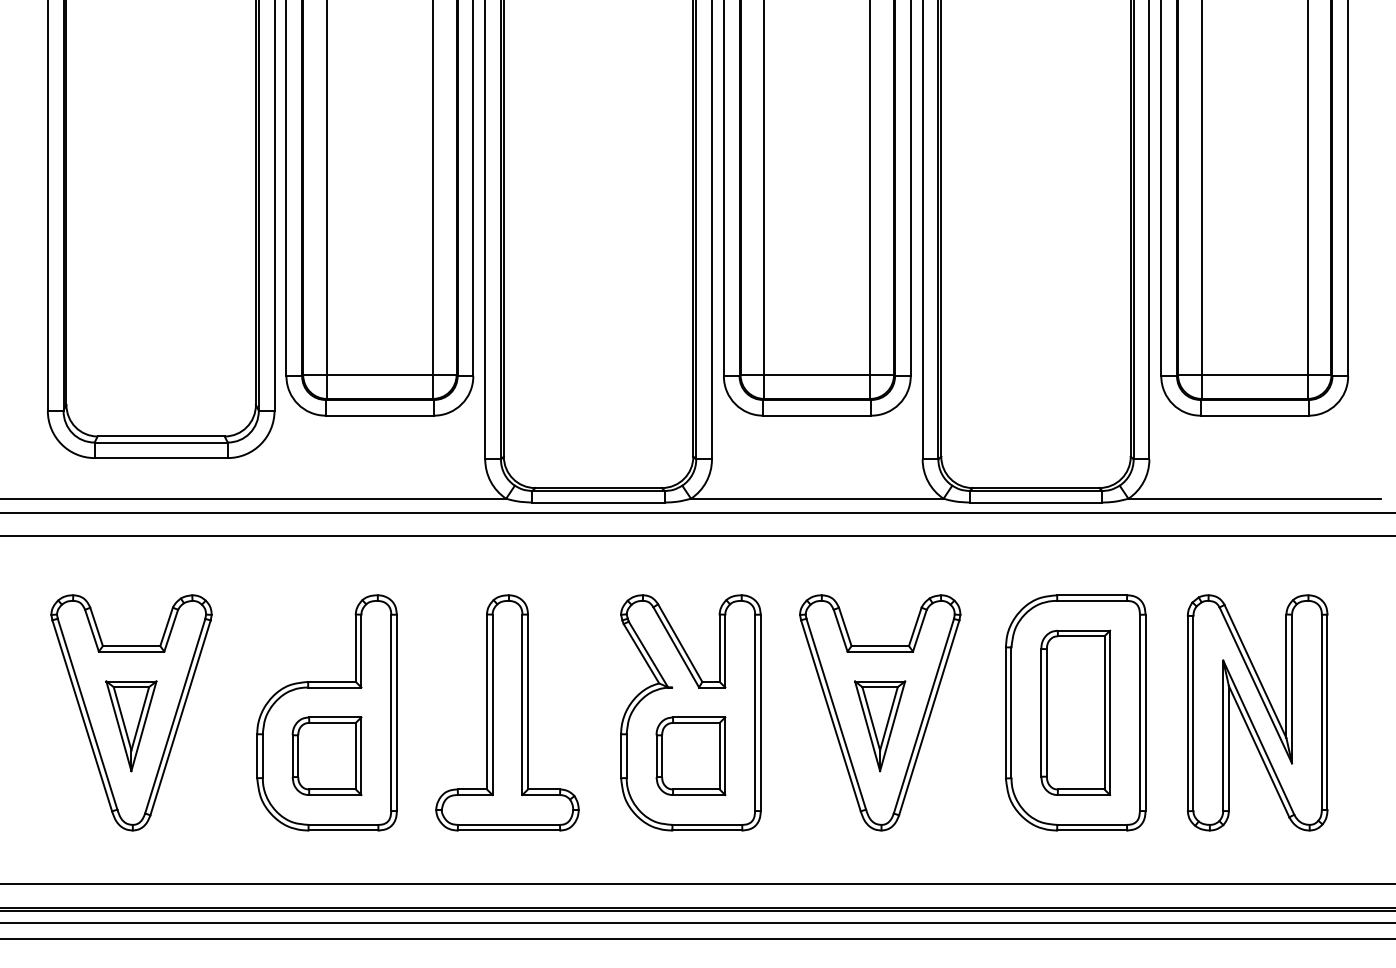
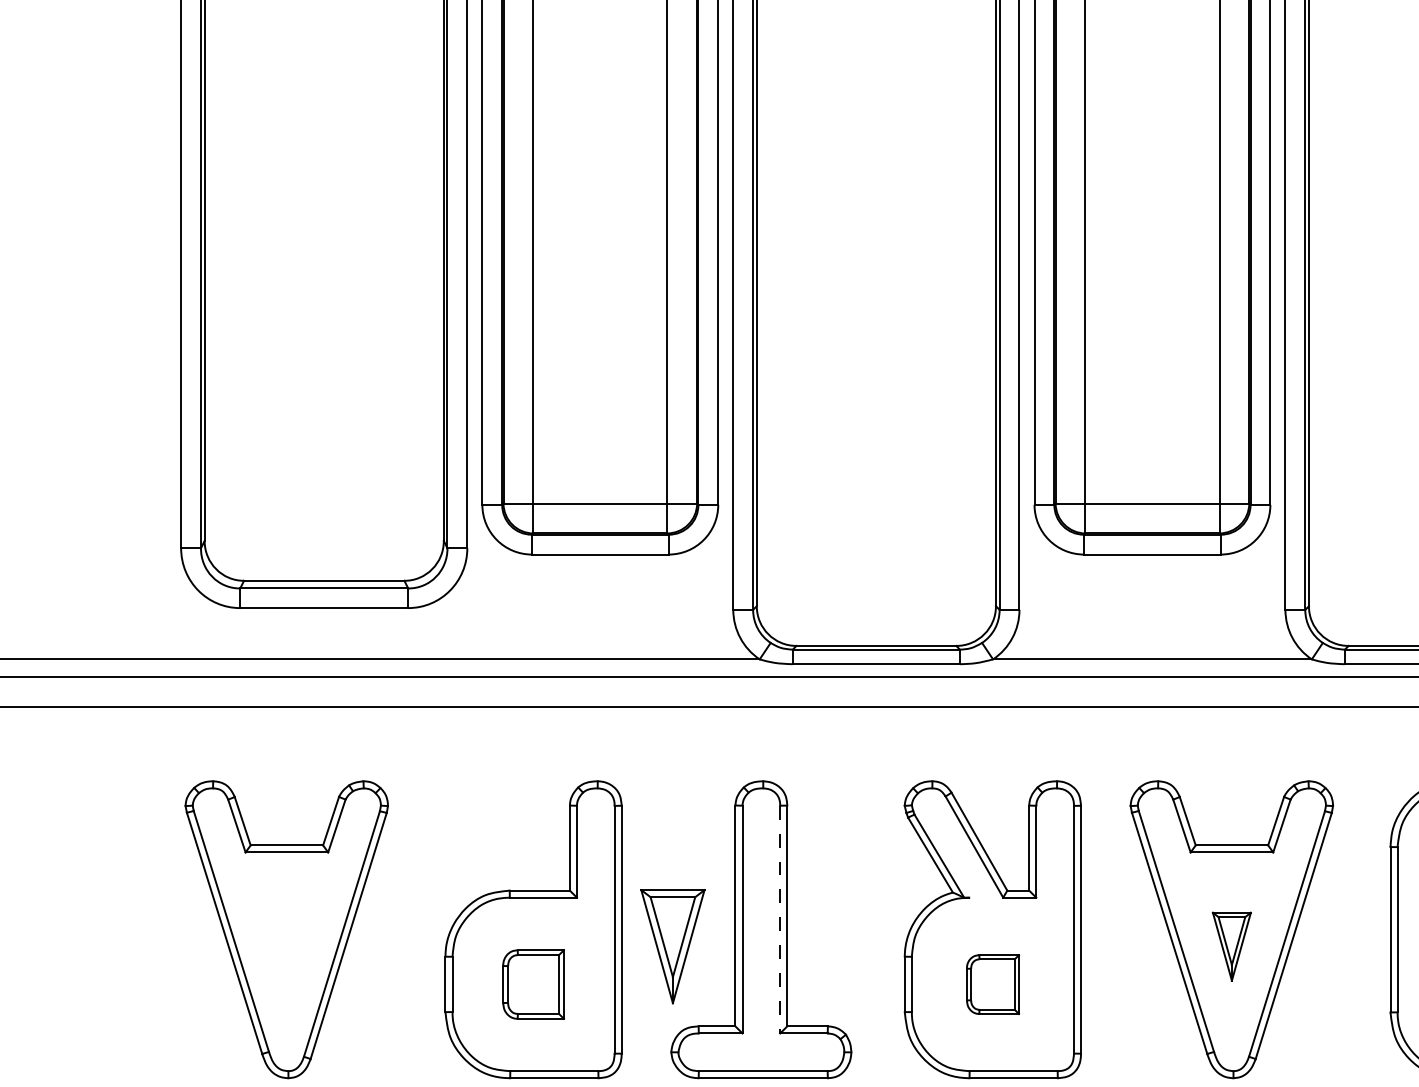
line: (522, 705) -> (780, 920), solid -> dashed
part: (131, 726) -> (673, 946), moved
part: (880, 726) -> (1232, 946), size x0.6
part: (326, 756) -> (532, 984), size x0.7
part: (690, 756) -> (992, 984), size x0.6

